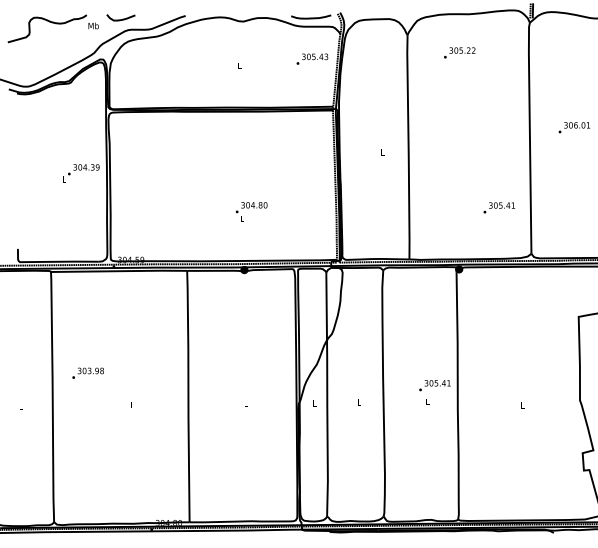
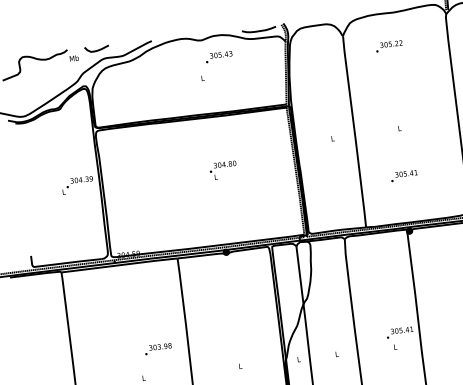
text: (312, 58) -> (219, 56), moved
text: (498, 207) -> (403, 175), moved
text: (251, 211) -> (223, 170), moved
text: (87, 372) -> (157, 348), moved

